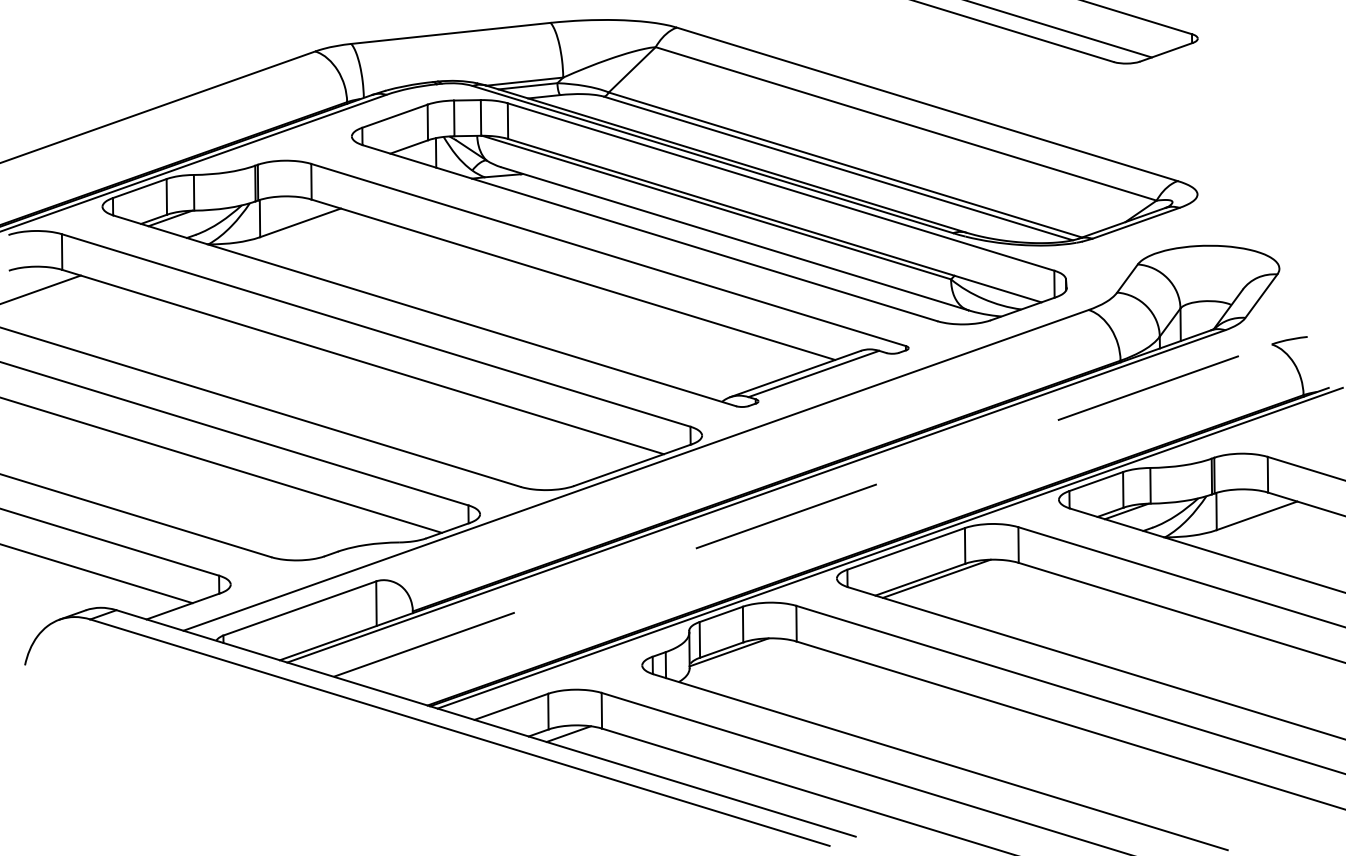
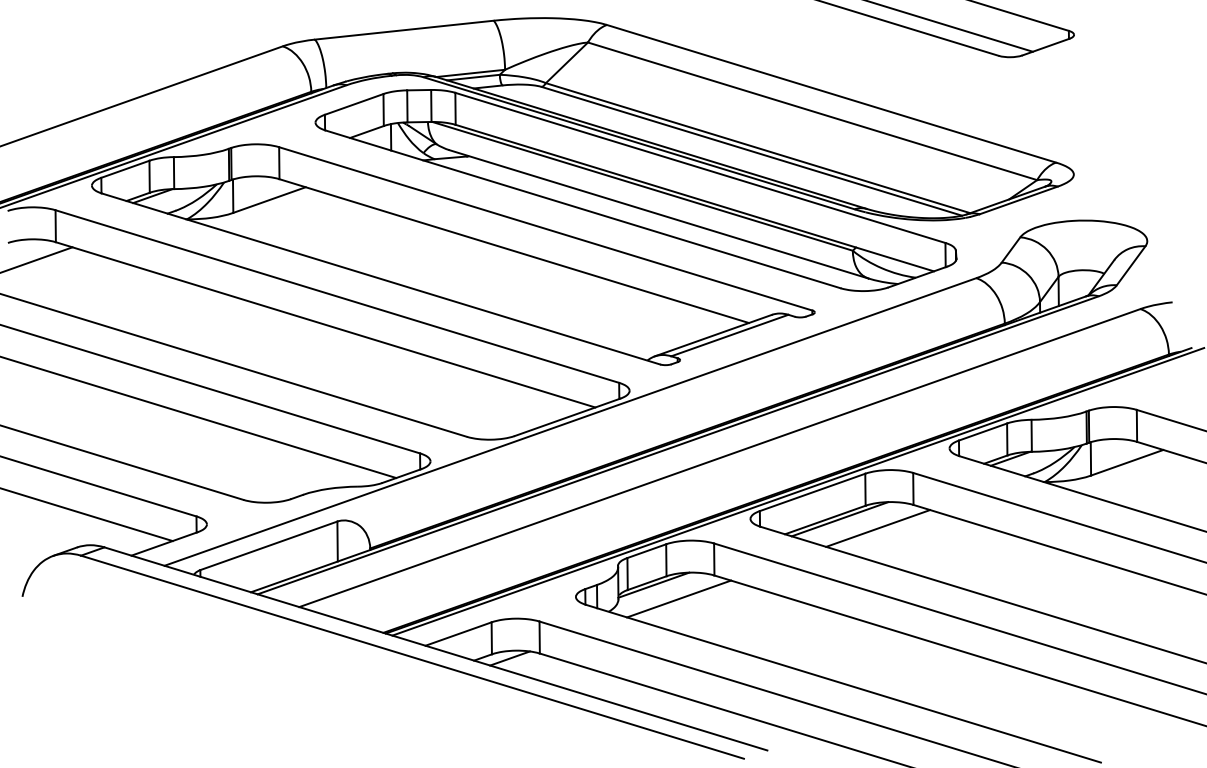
line: (803, 509) -> (720, 457), dashed -> solid
line: (979, 589) -> (878, 528), added
line: (757, 667) -> (679, 598), added

